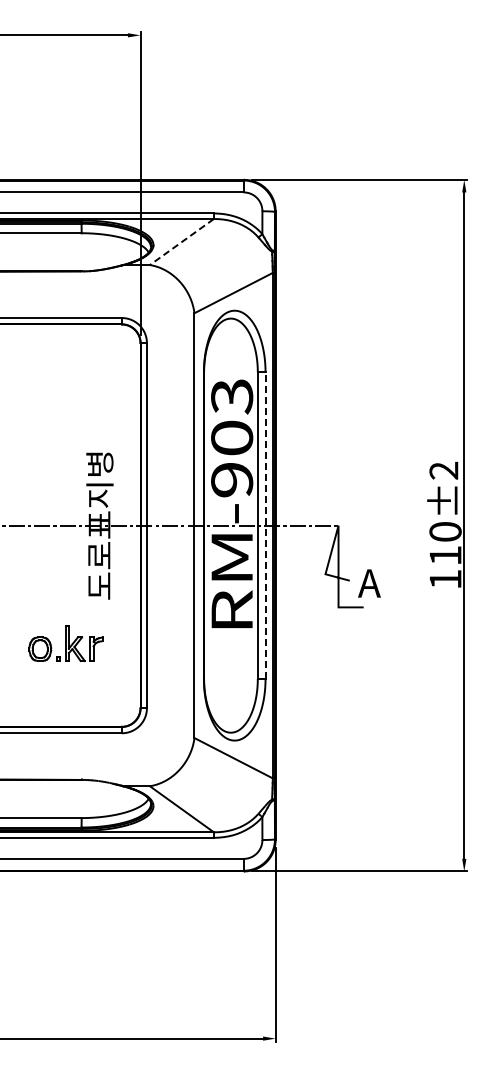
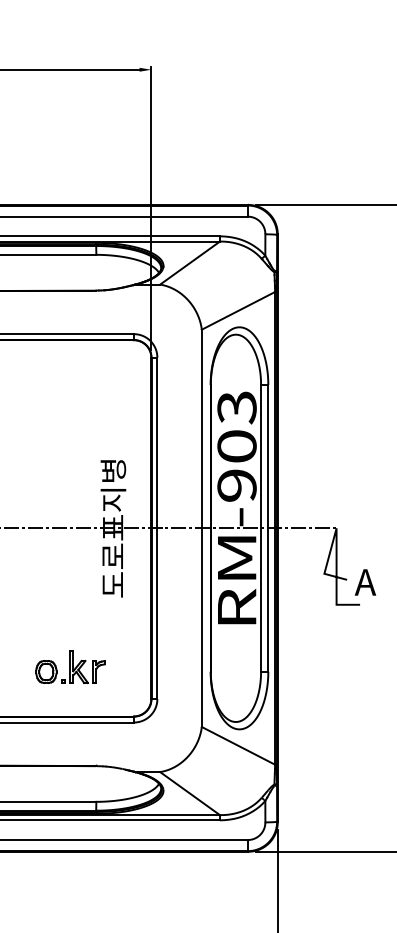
line: (181, 242) -> (189, 263), dashed -> solid
line: (265, 525) -> (268, 528), dashed -> solid
part: (65, 643) -> (69, 666), moved

